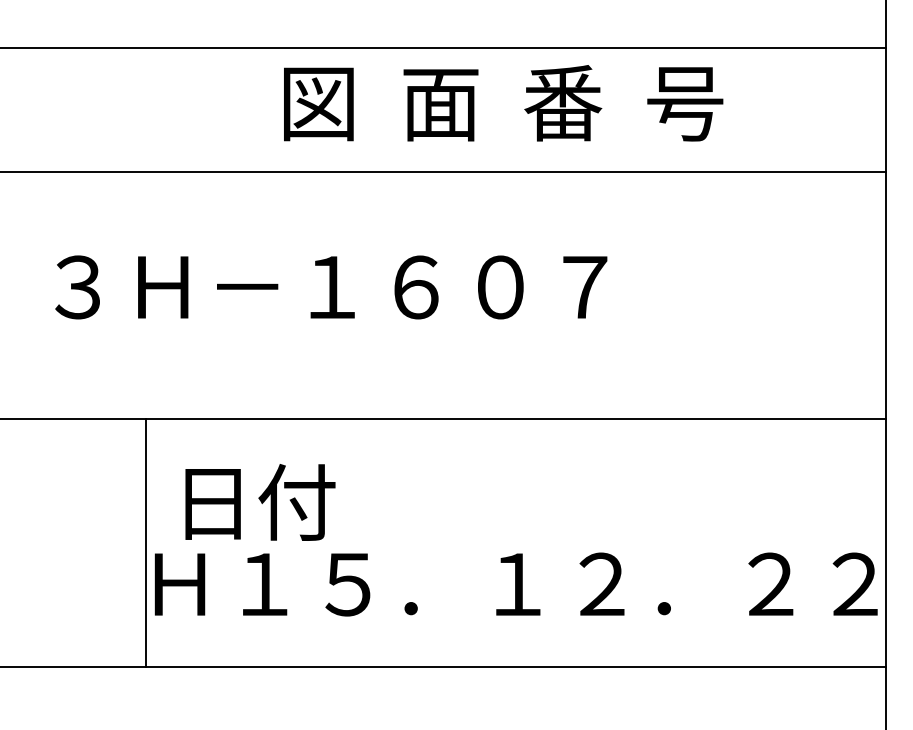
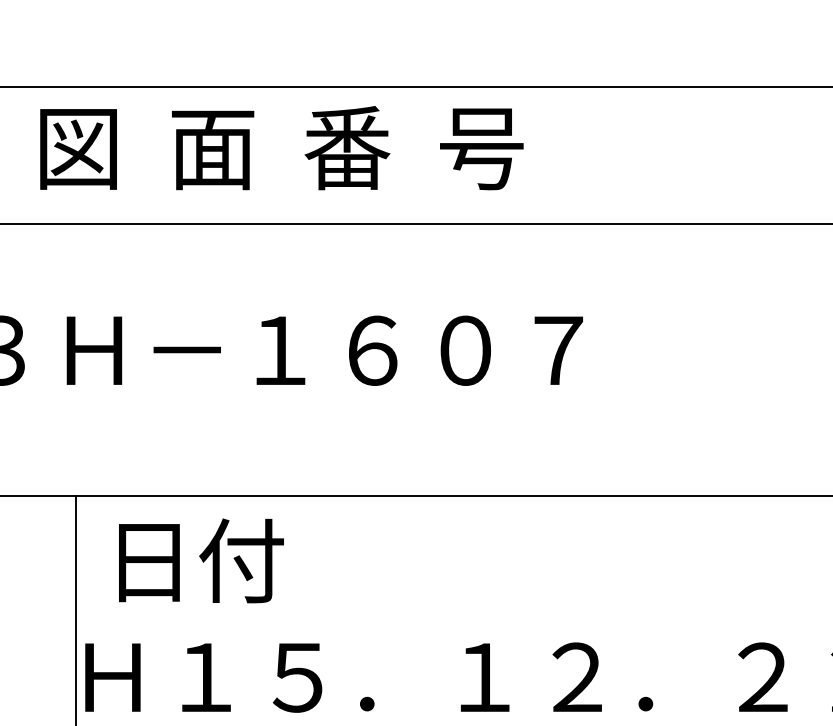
text: (503, 103) -> (281, 148), moved
text: (260, 502) -> (201, 560), moved

